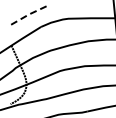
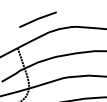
line: (29, 14) -> (38, 18), dashed -> solid

